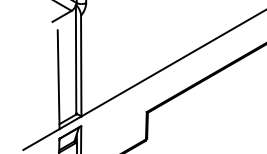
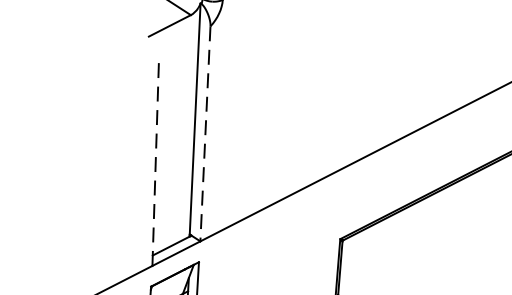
line: (81, 66) -> (205, 134), solid -> dashed
line: (58, 79) -> (155, 160), solid -> dashed

